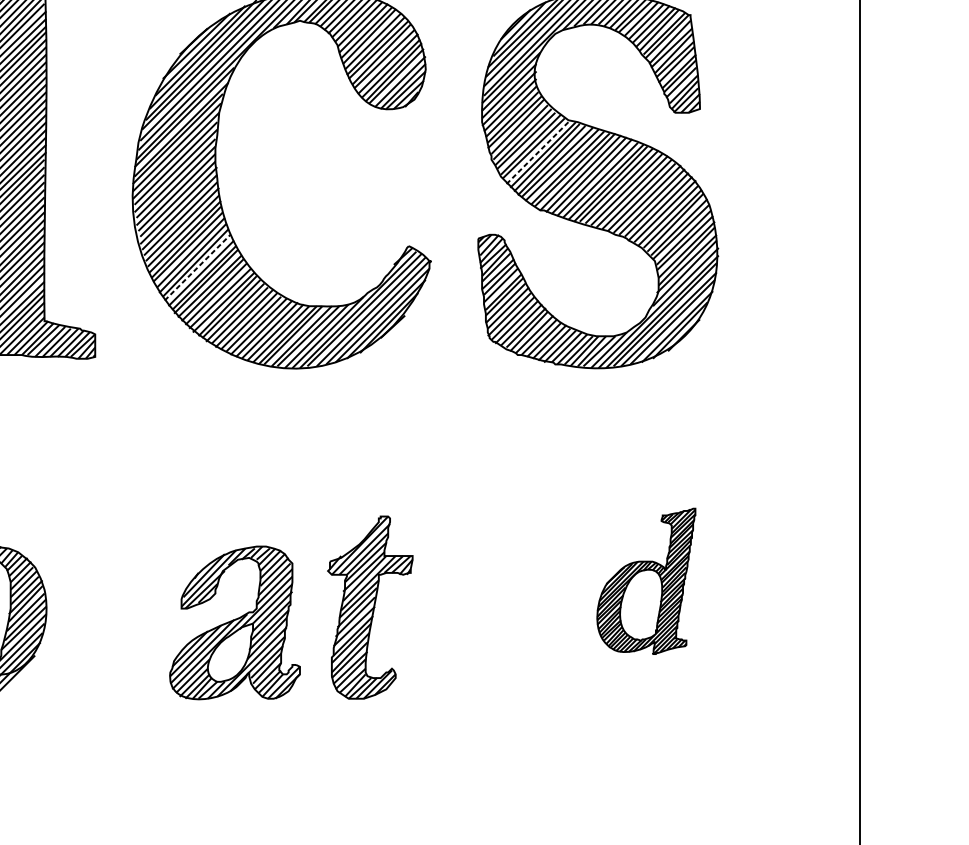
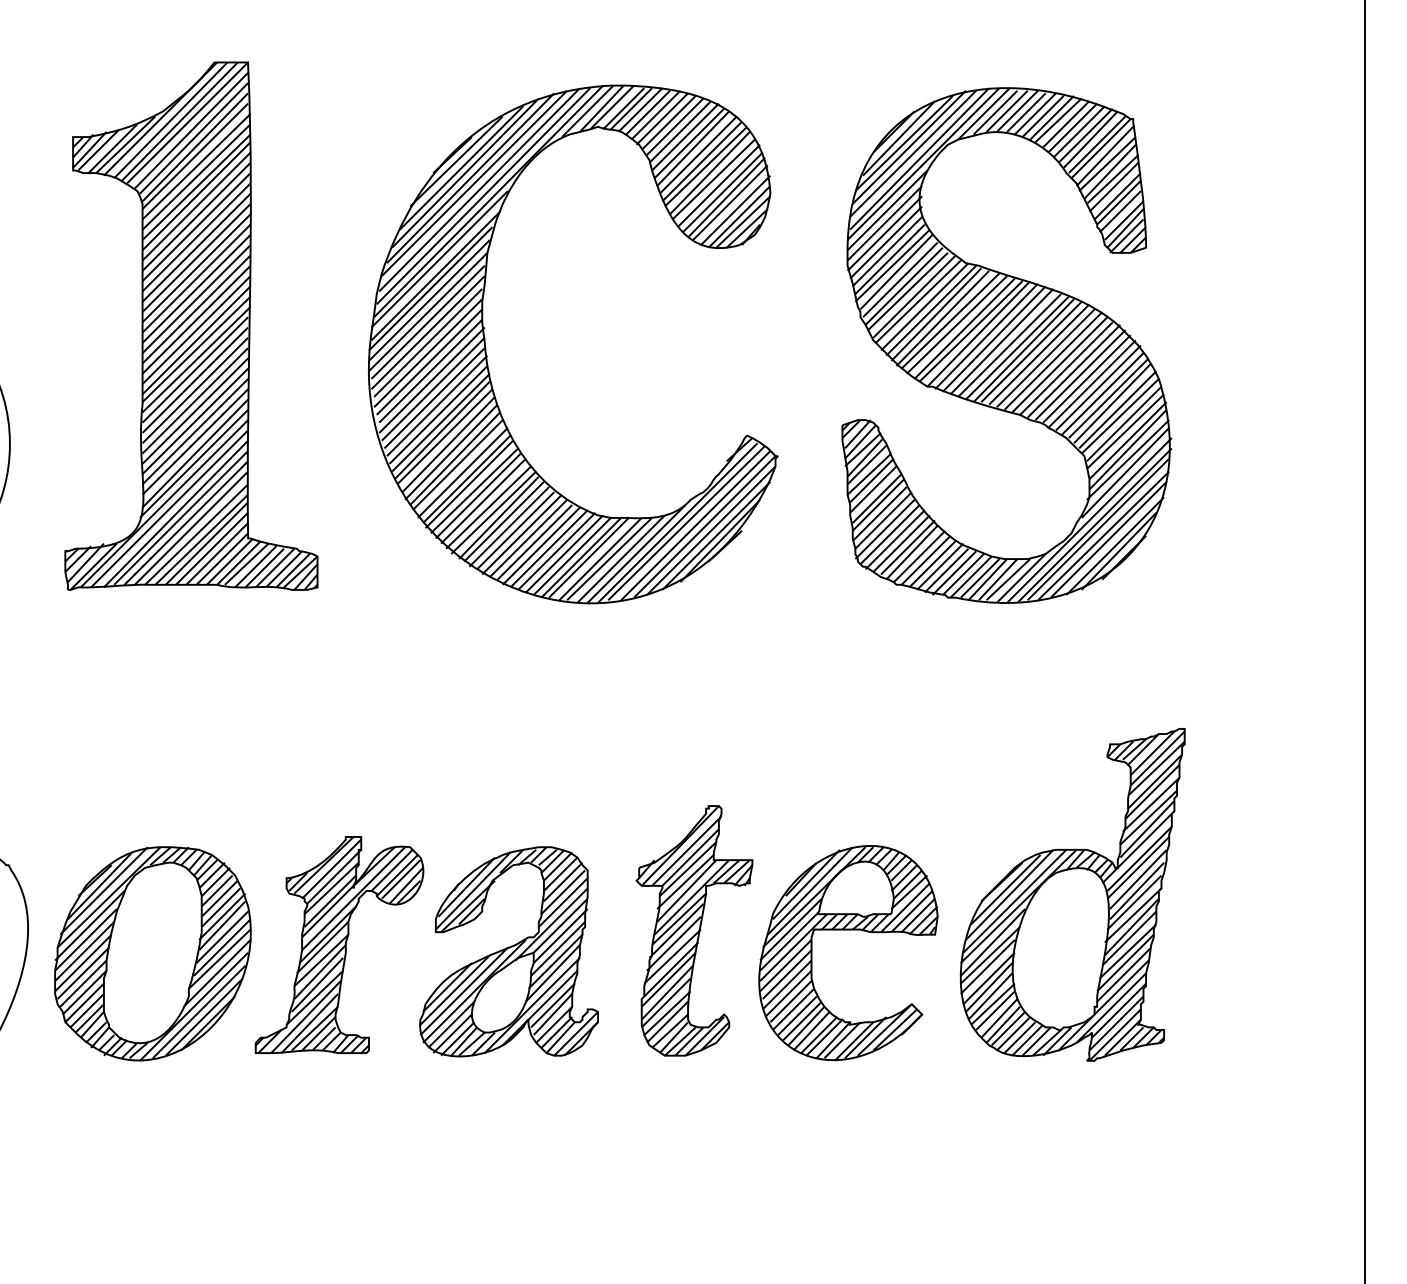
line: (538, 151) -> (924, 306), dashed -> solid
line: (197, 267) -> (457, 465), dashed -> solid
part: (646, 581) -> (1072, 894), size x1.67
part: (482, 607) -> (848, 930), added
part: (111, 617) -> (339, 944), added

